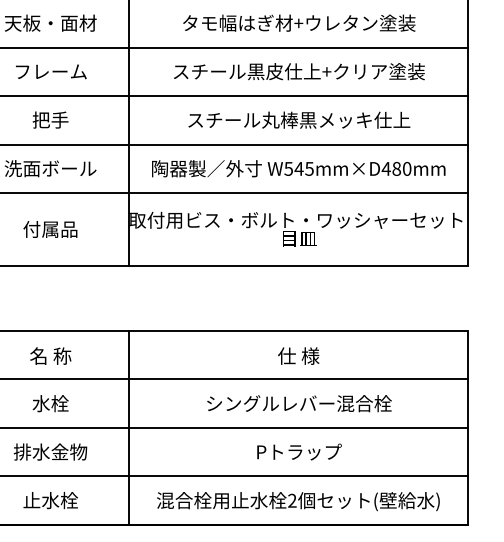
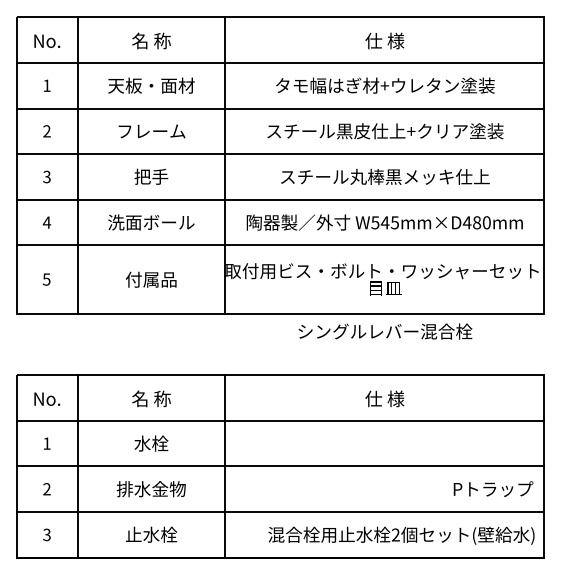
text: (299, 403) -> (385, 331), moved
text: (299, 451) -> (493, 488), moved
text: (298, 501) -> (401, 535), moved

